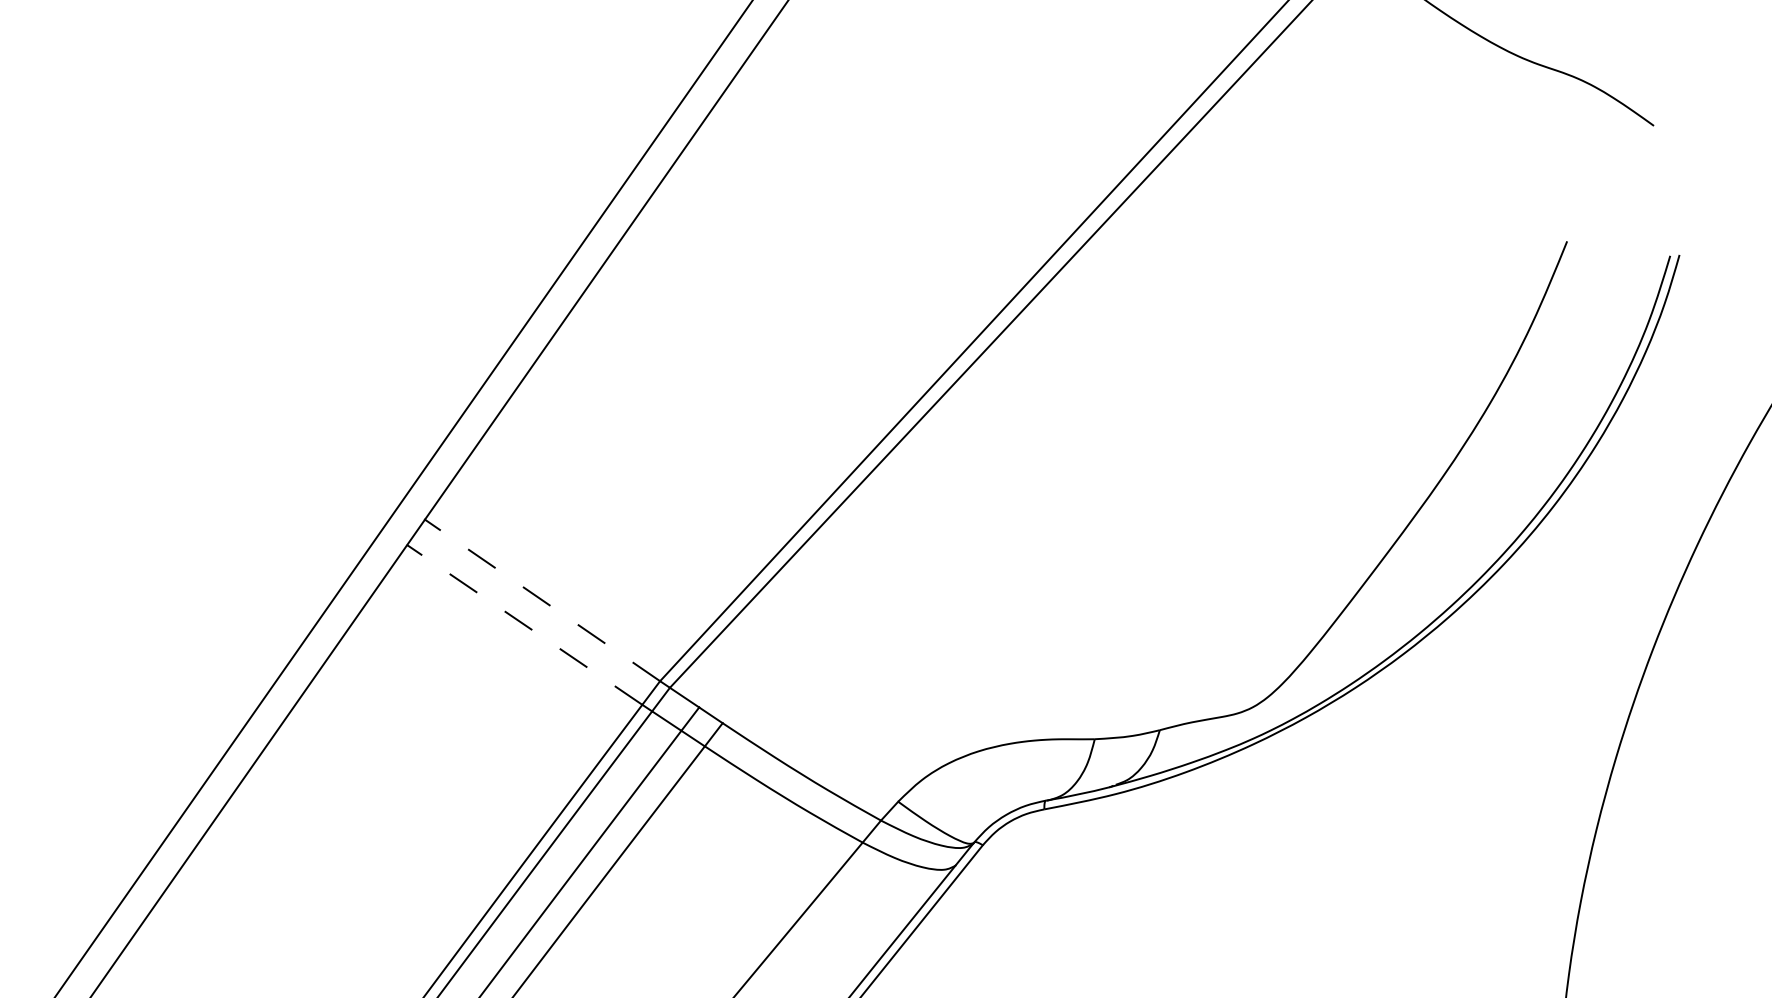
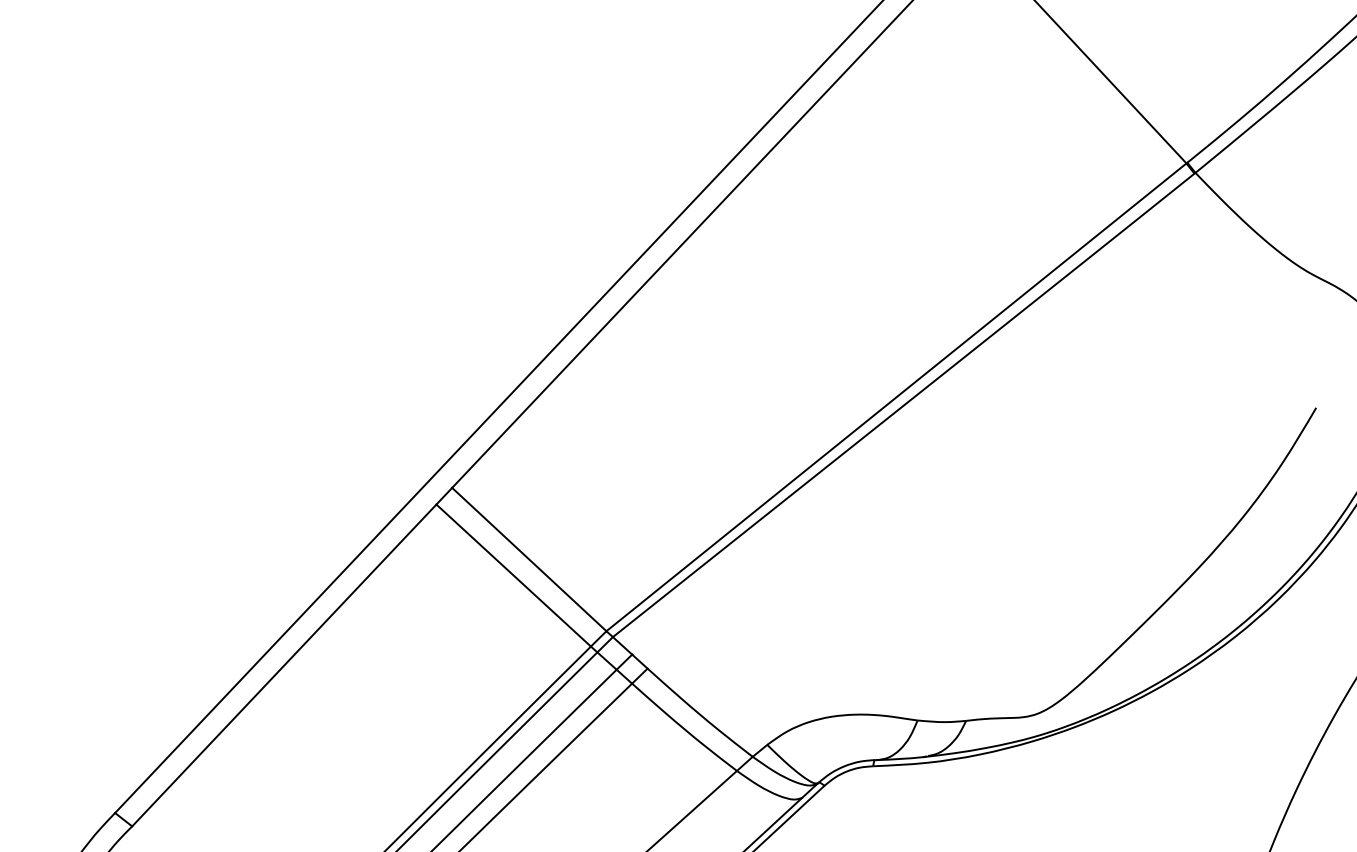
line: (541, 600) -> (528, 559), dashed -> solid
line: (524, 624) -> (513, 575), dashed -> solid

